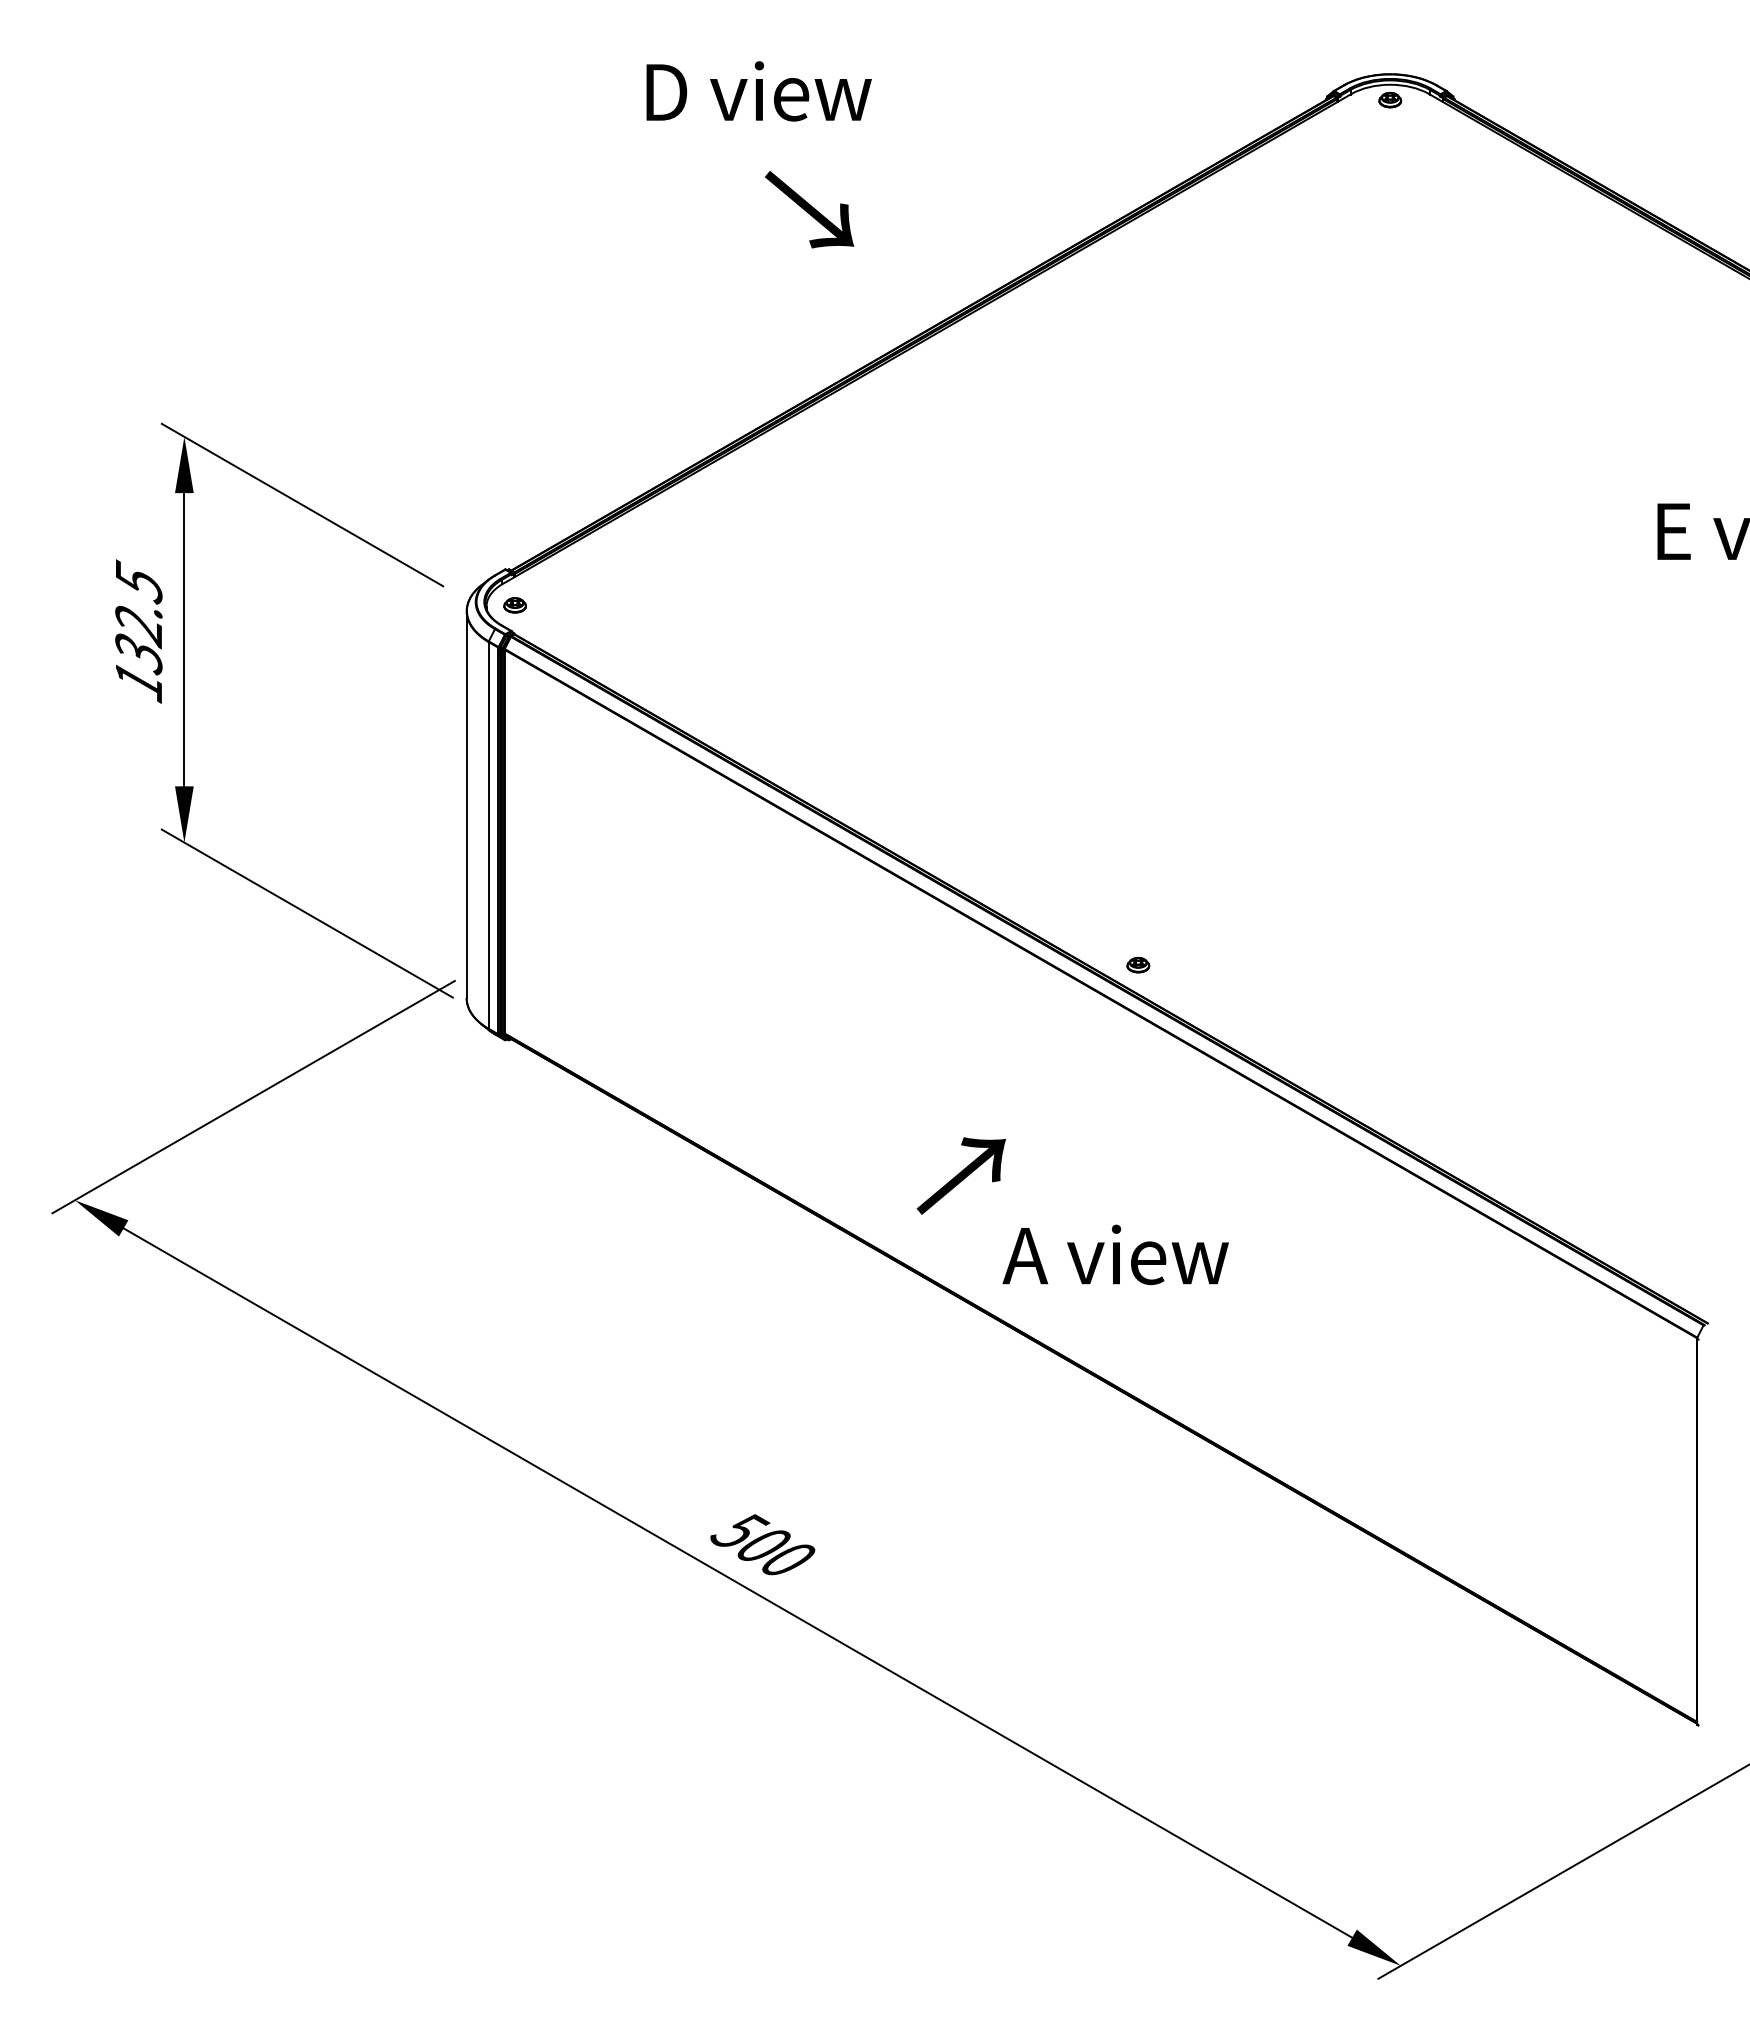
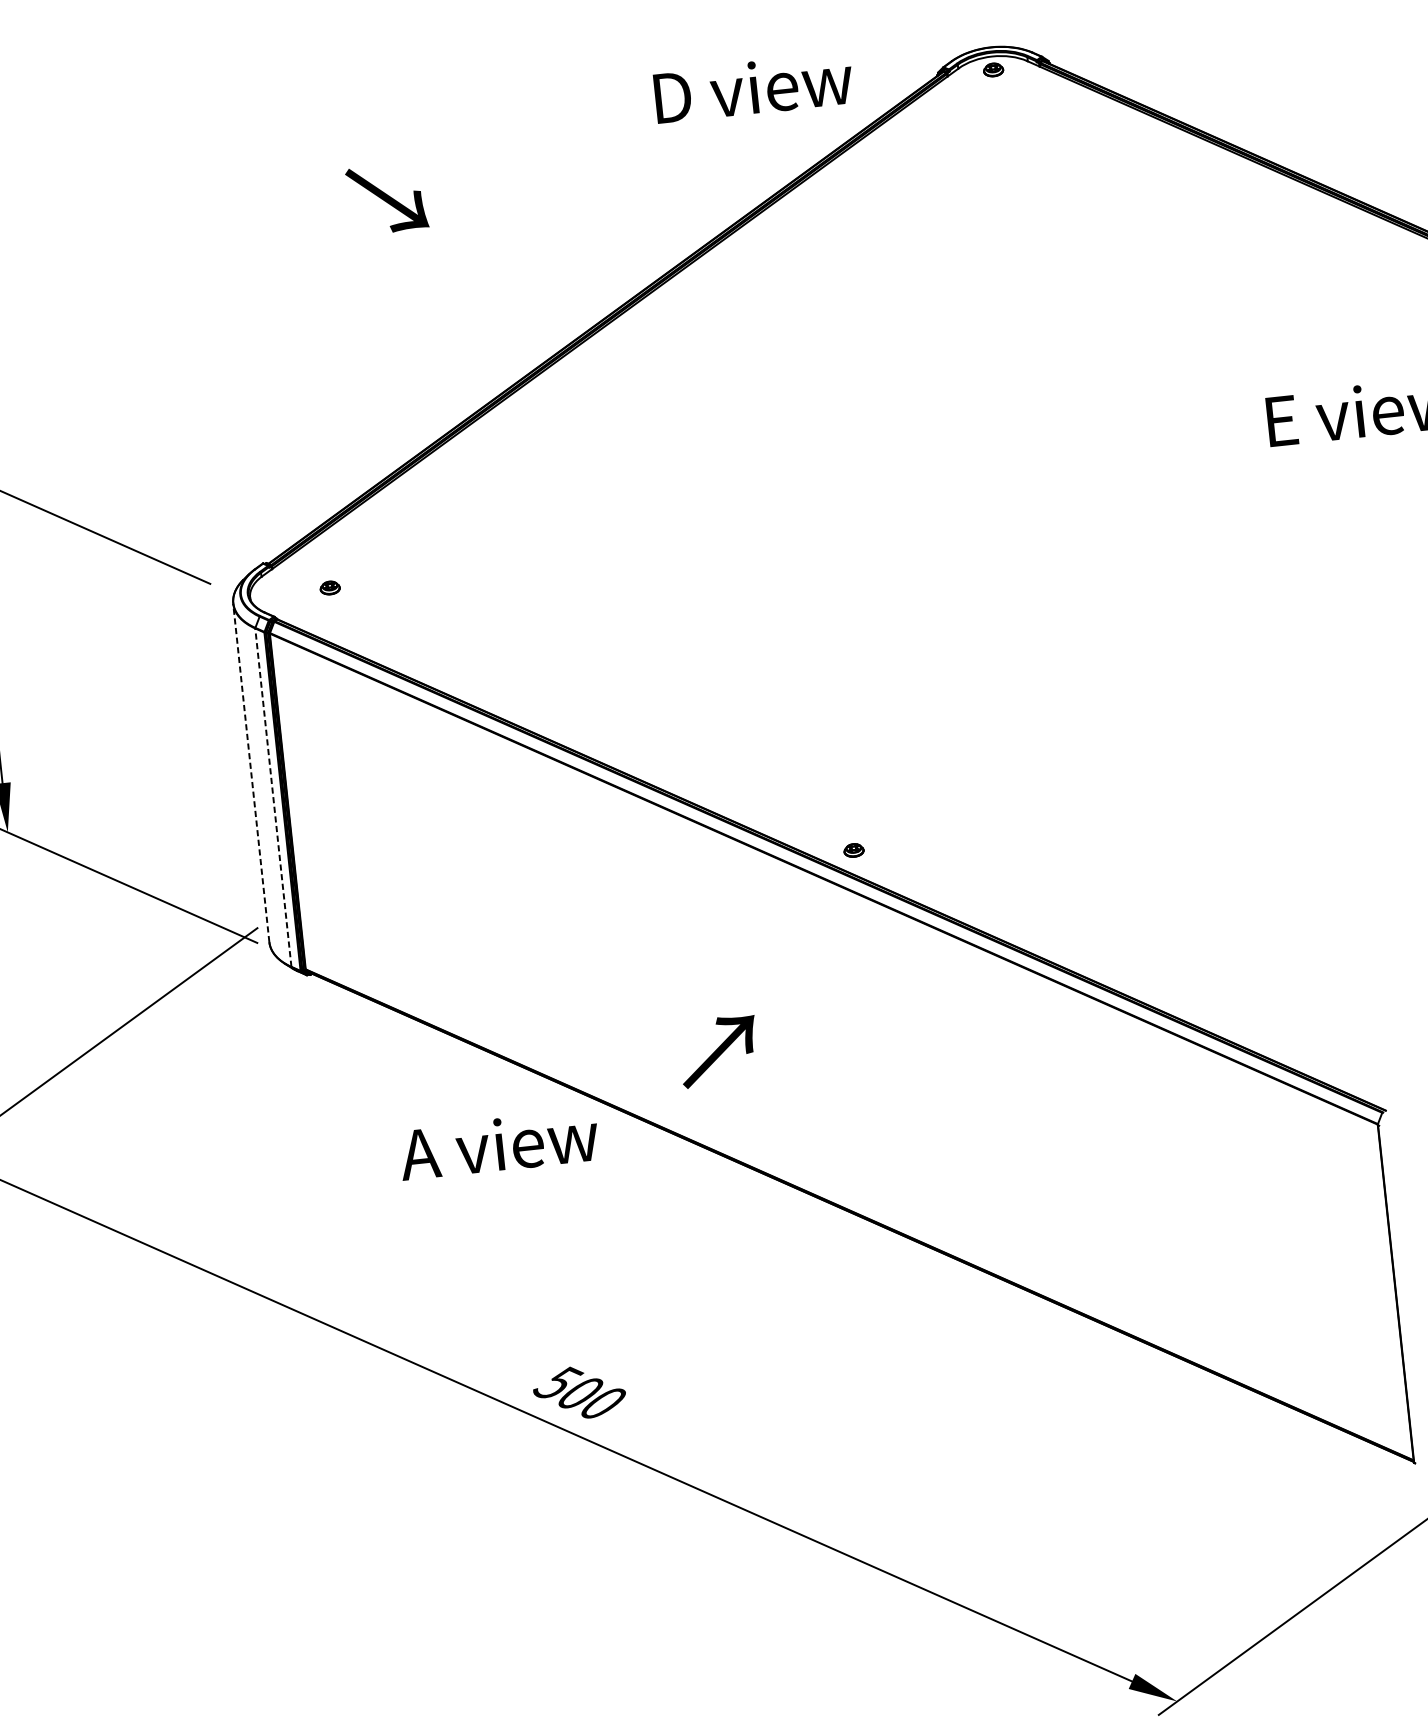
text: (758, 91) -> (753, 88), moved
text: (809, 209) -> (387, 198), moved
part: (514, 605) -> (329, 588), moved
line: (466, 804) -> (251, 772), solid -> dashed
line: (488, 834) -> (273, 796), solid -> dashed
text: (1115, 1254) -> (498, 1144), moved

